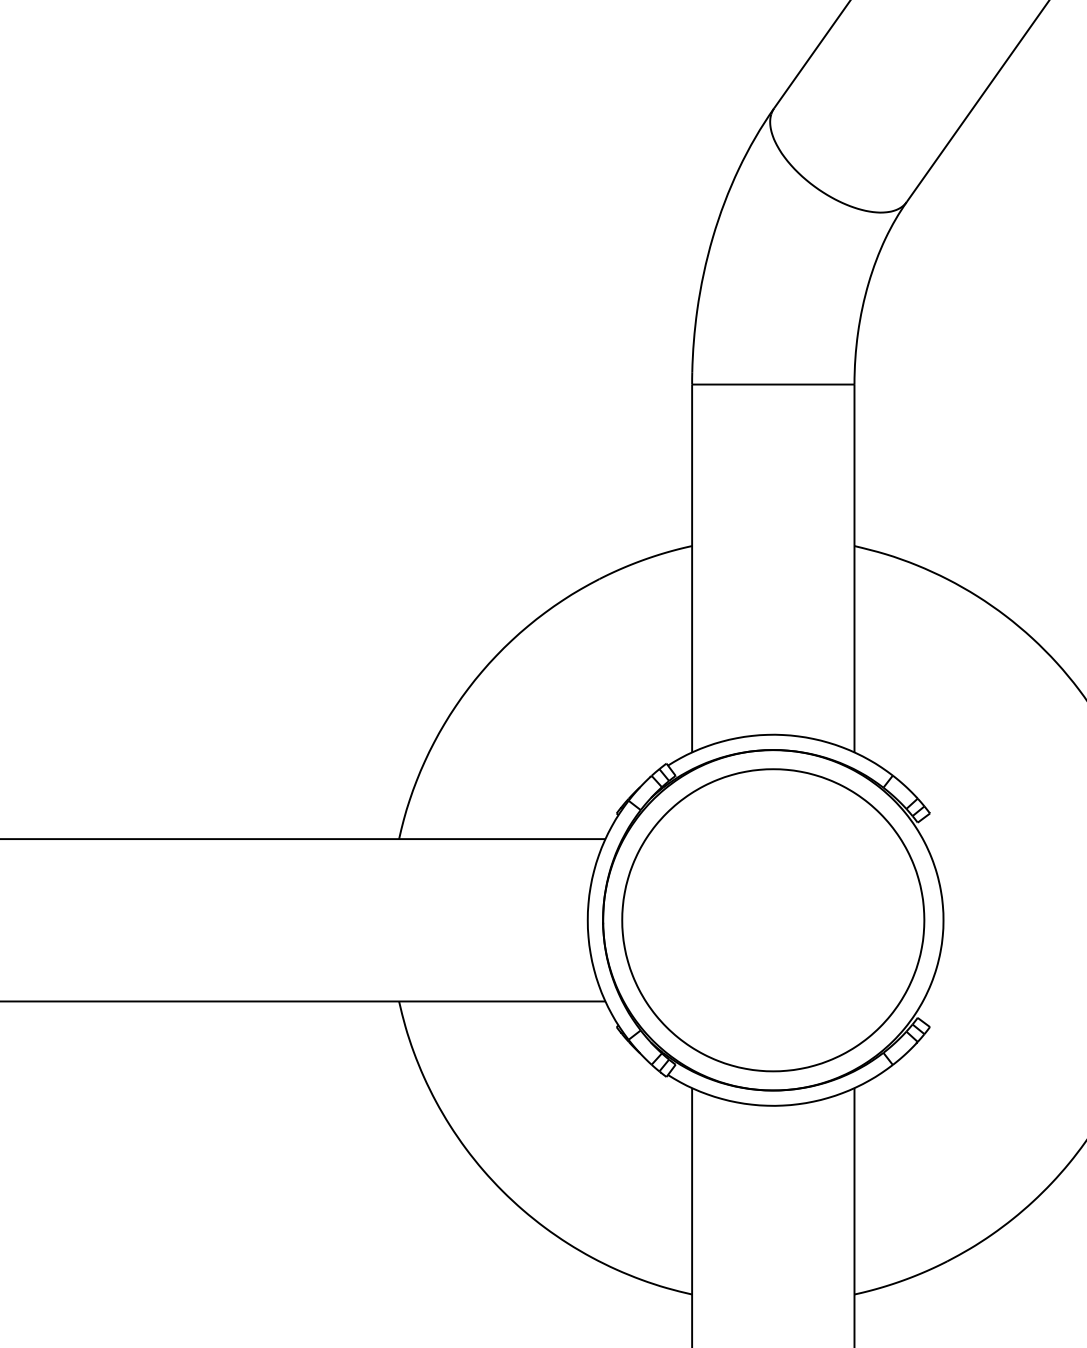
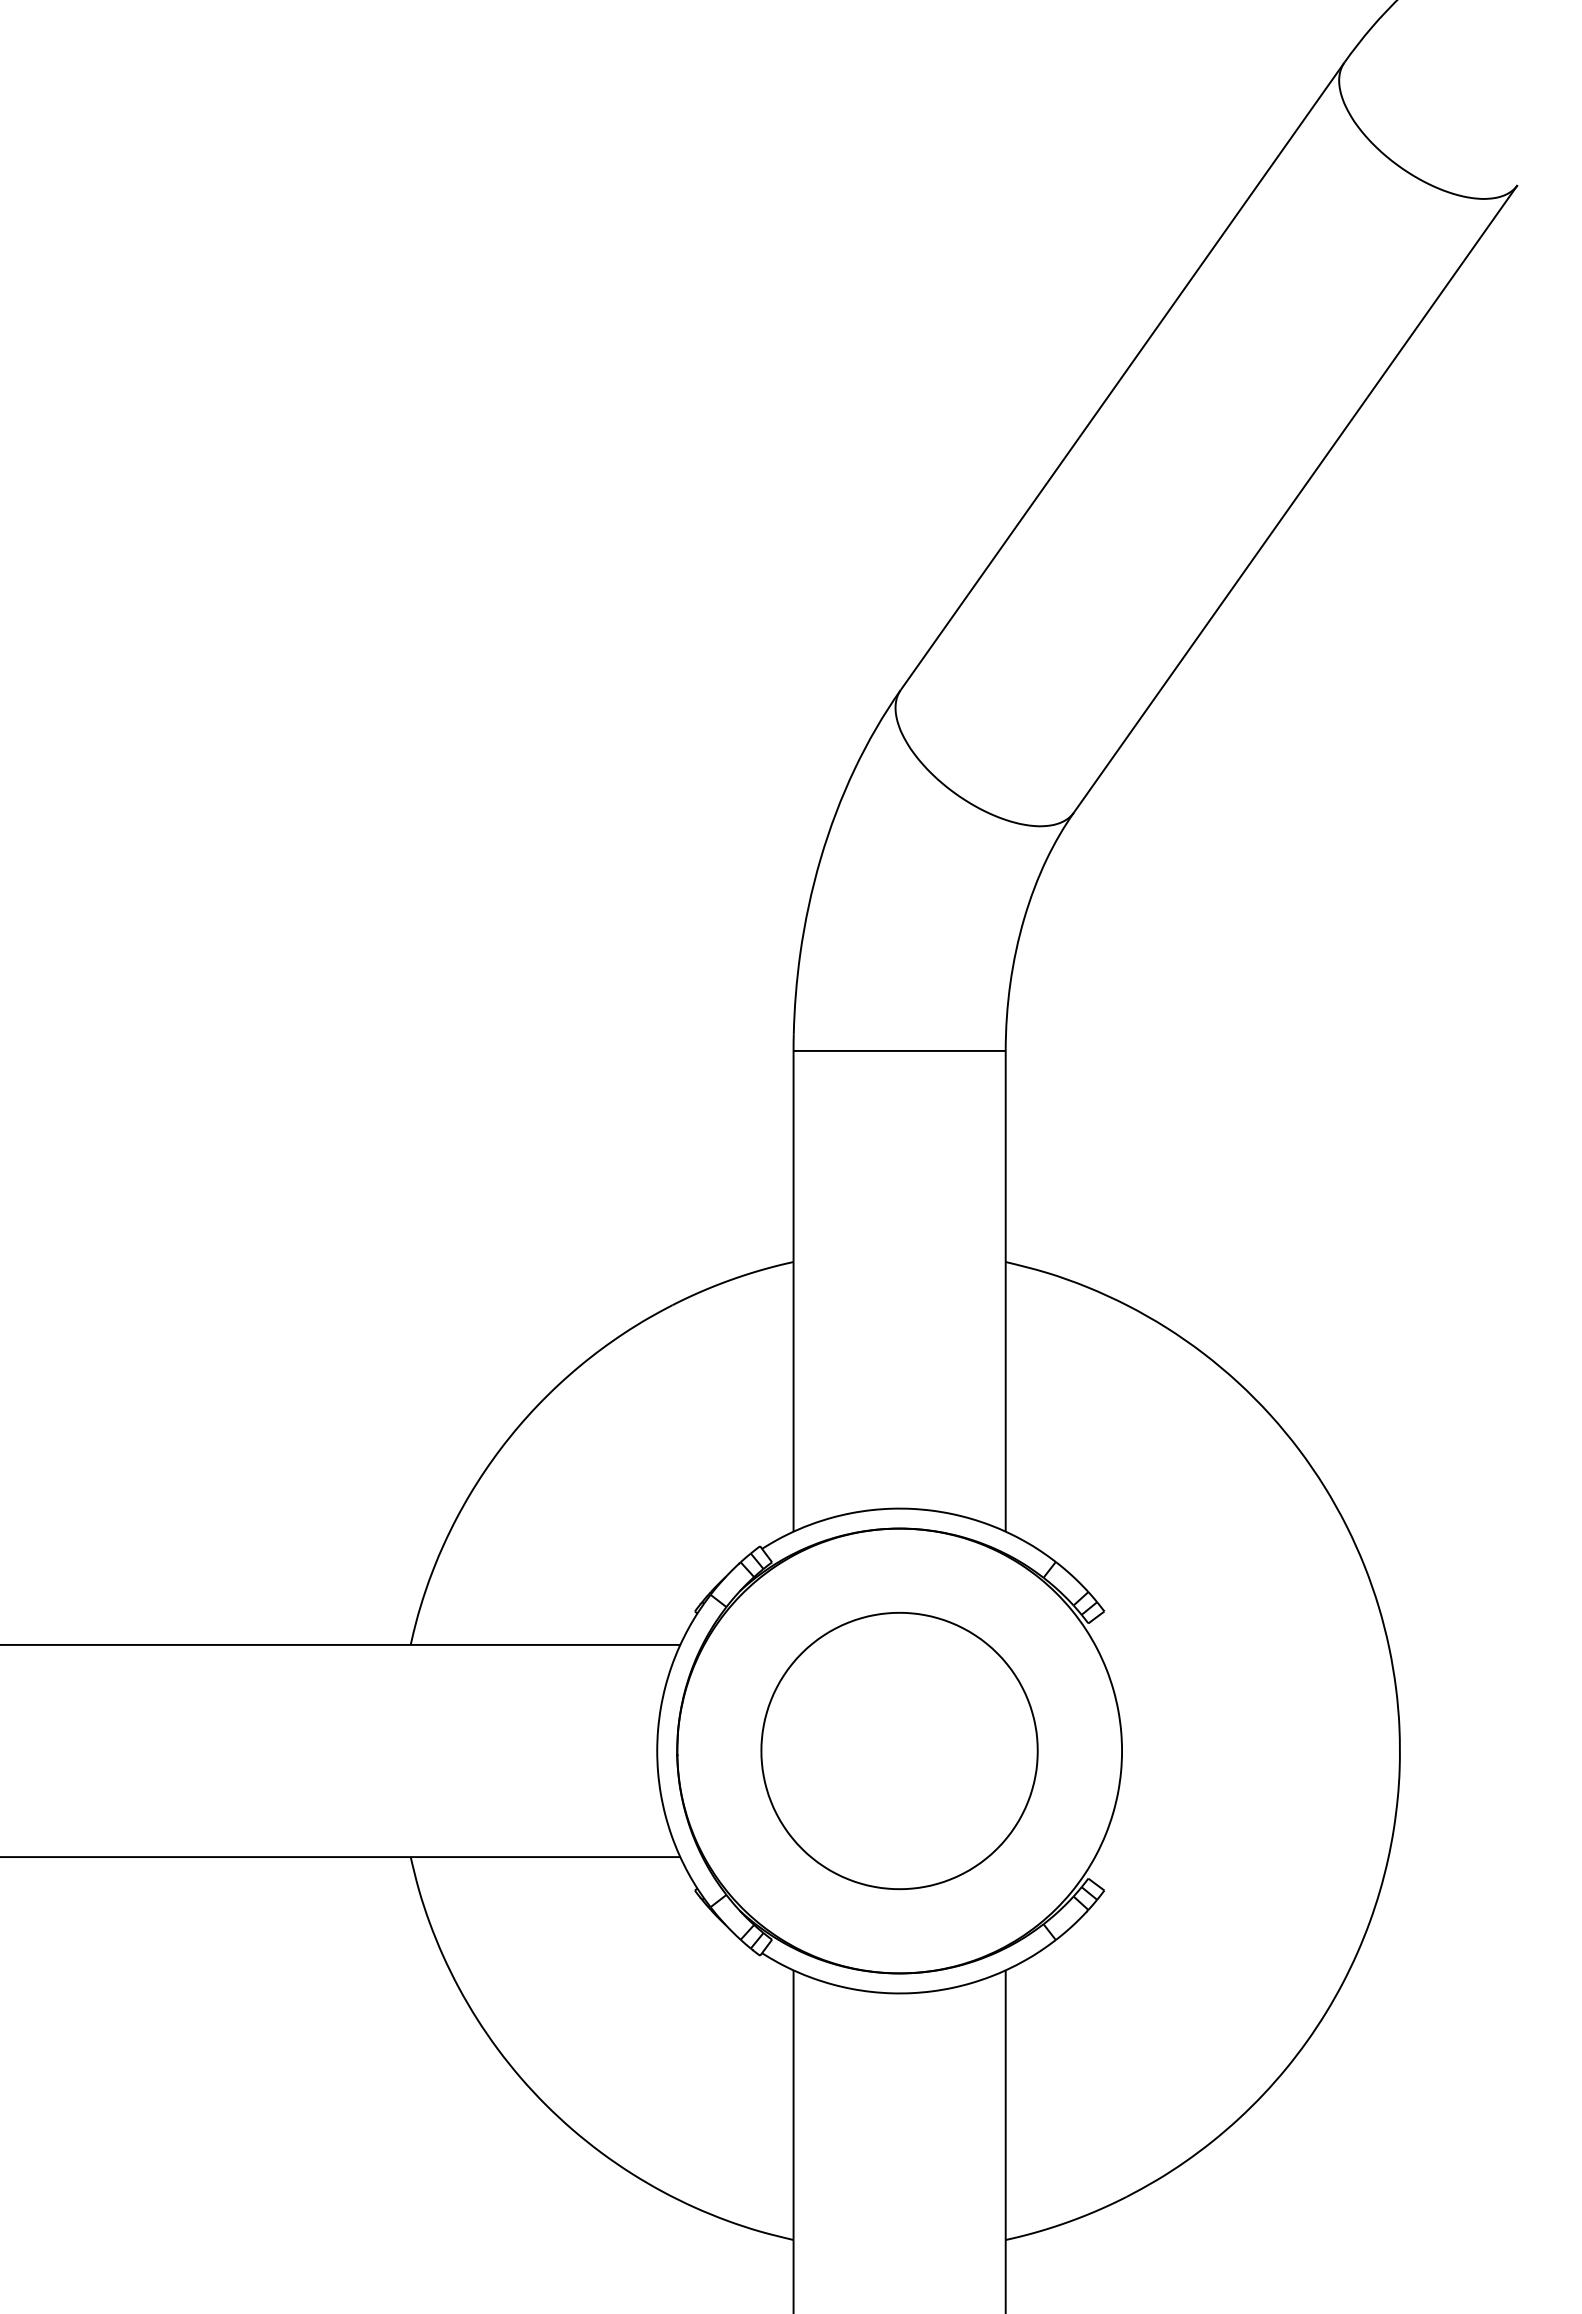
part: (773, 919) -> (899, 1750), size x0.7

